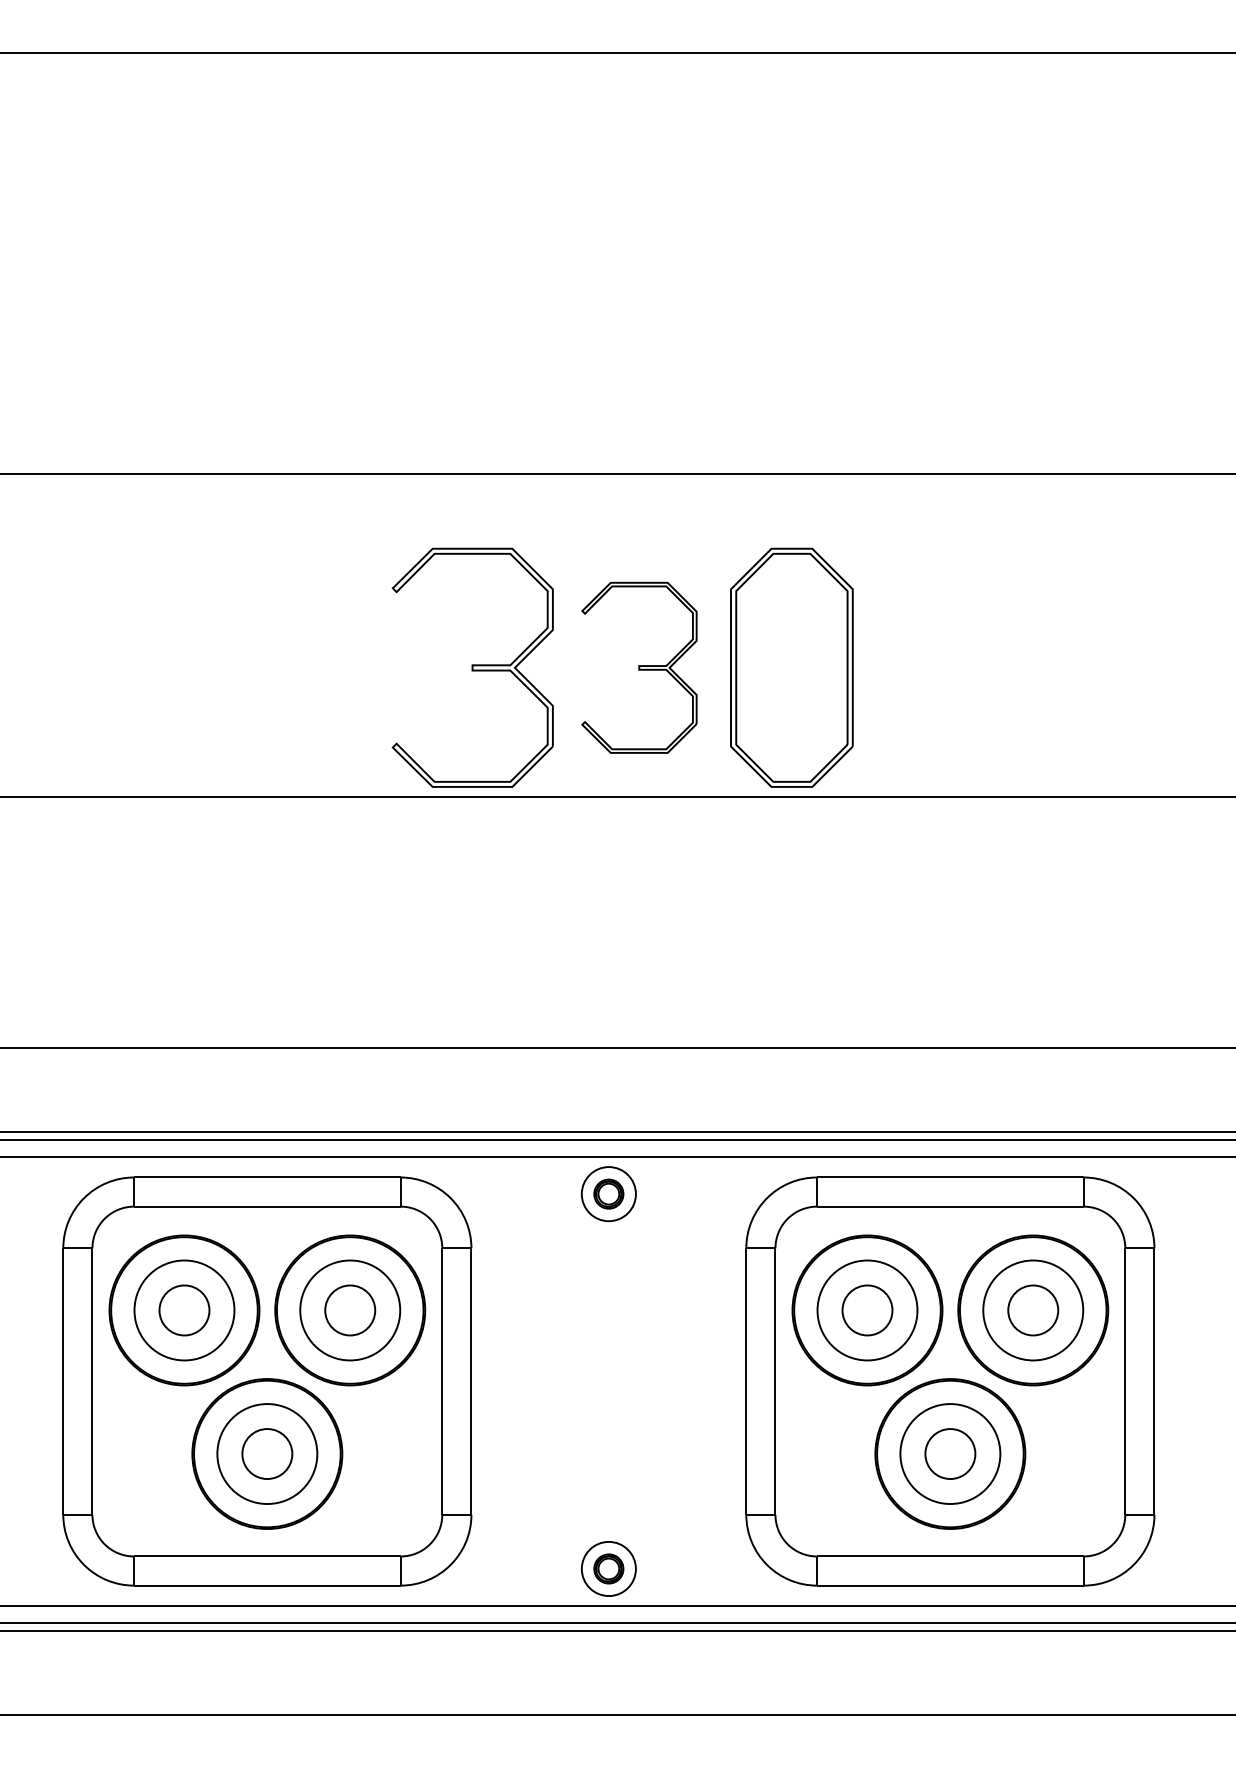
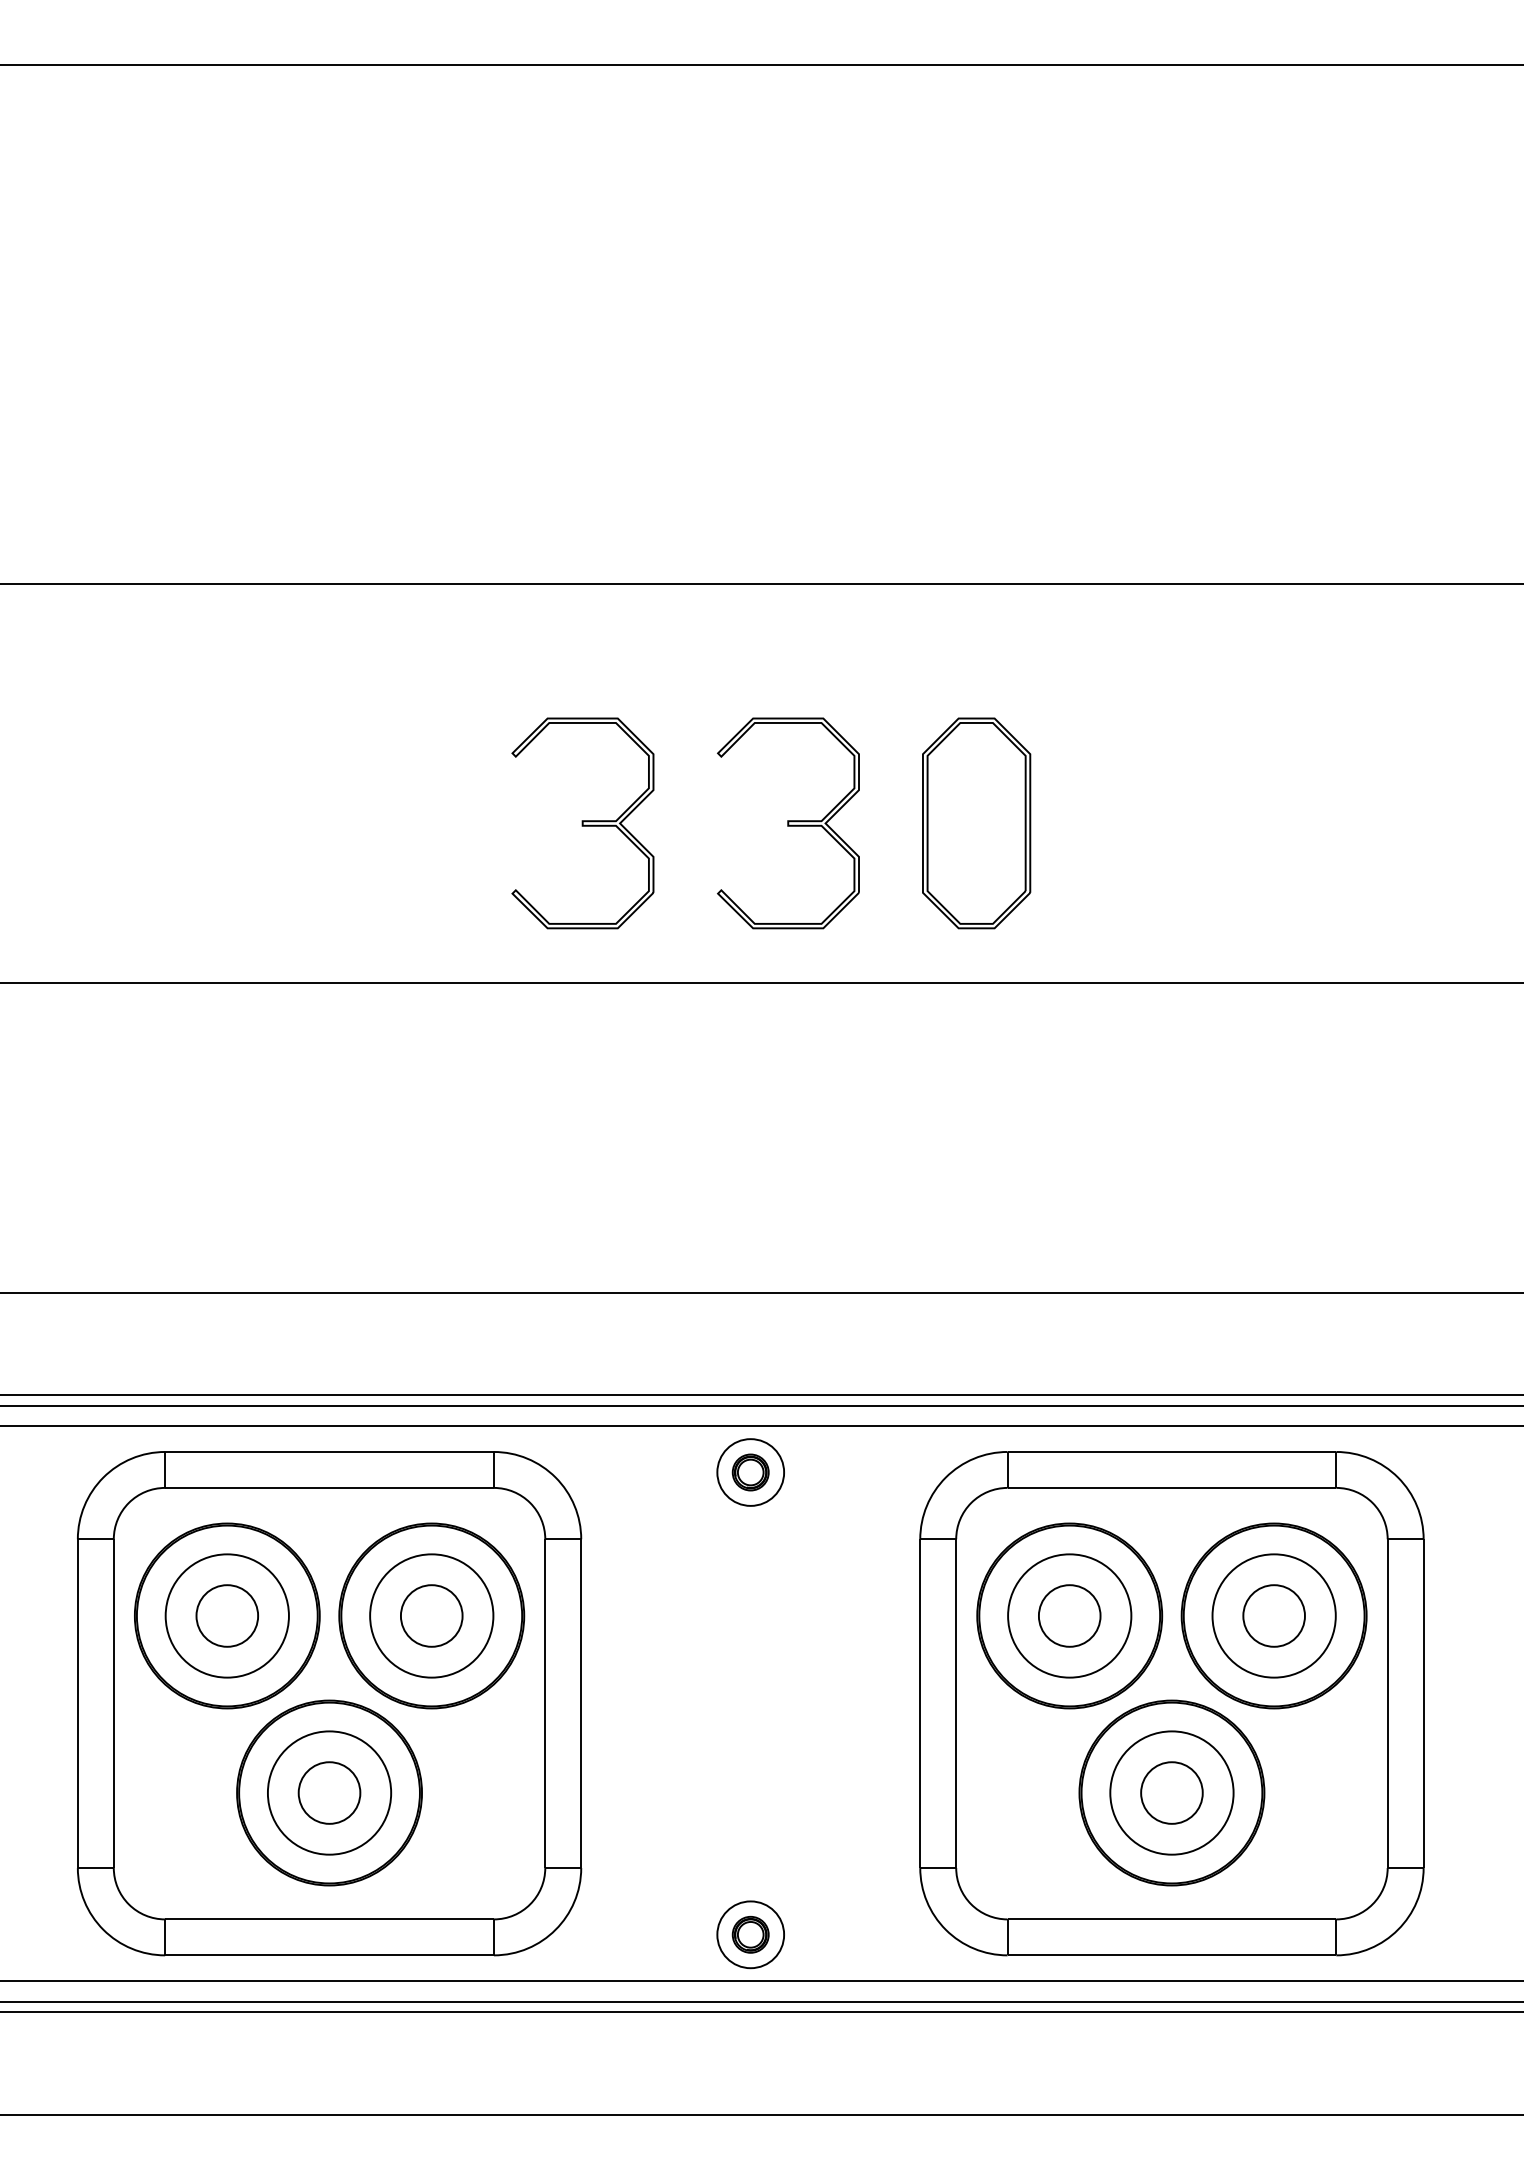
part: (472, 667) -> (582, 823), size x0.71
part: (791, 667) -> (976, 823), size x0.71

